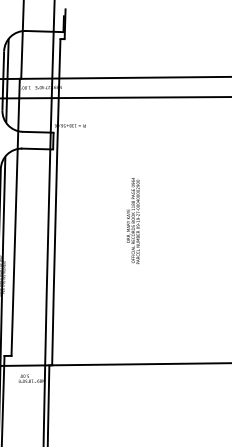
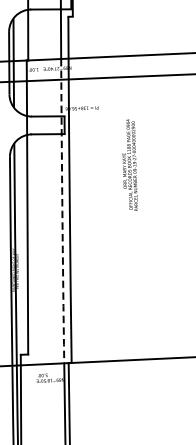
text: (132, 220) -> (128, 164), moved
arc: (48, 221) -> (62, 210), solid -> dashed

